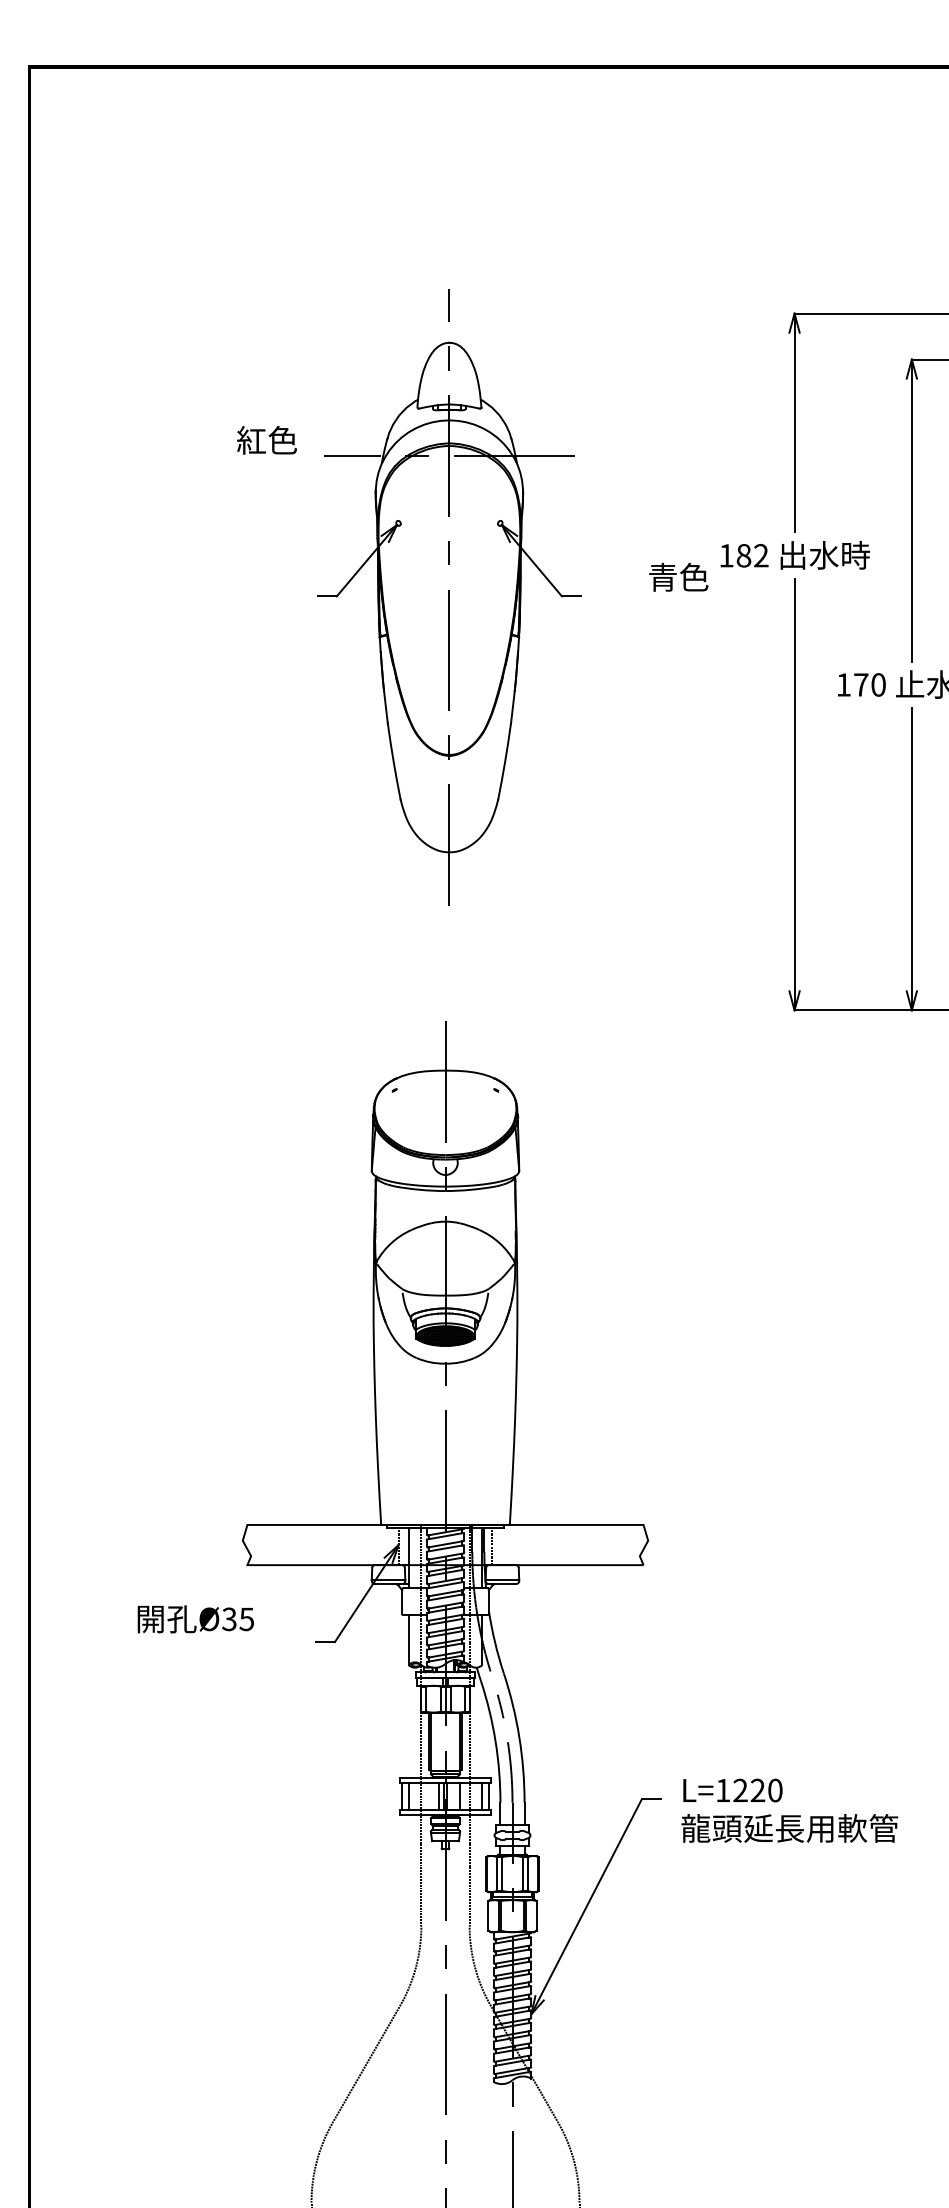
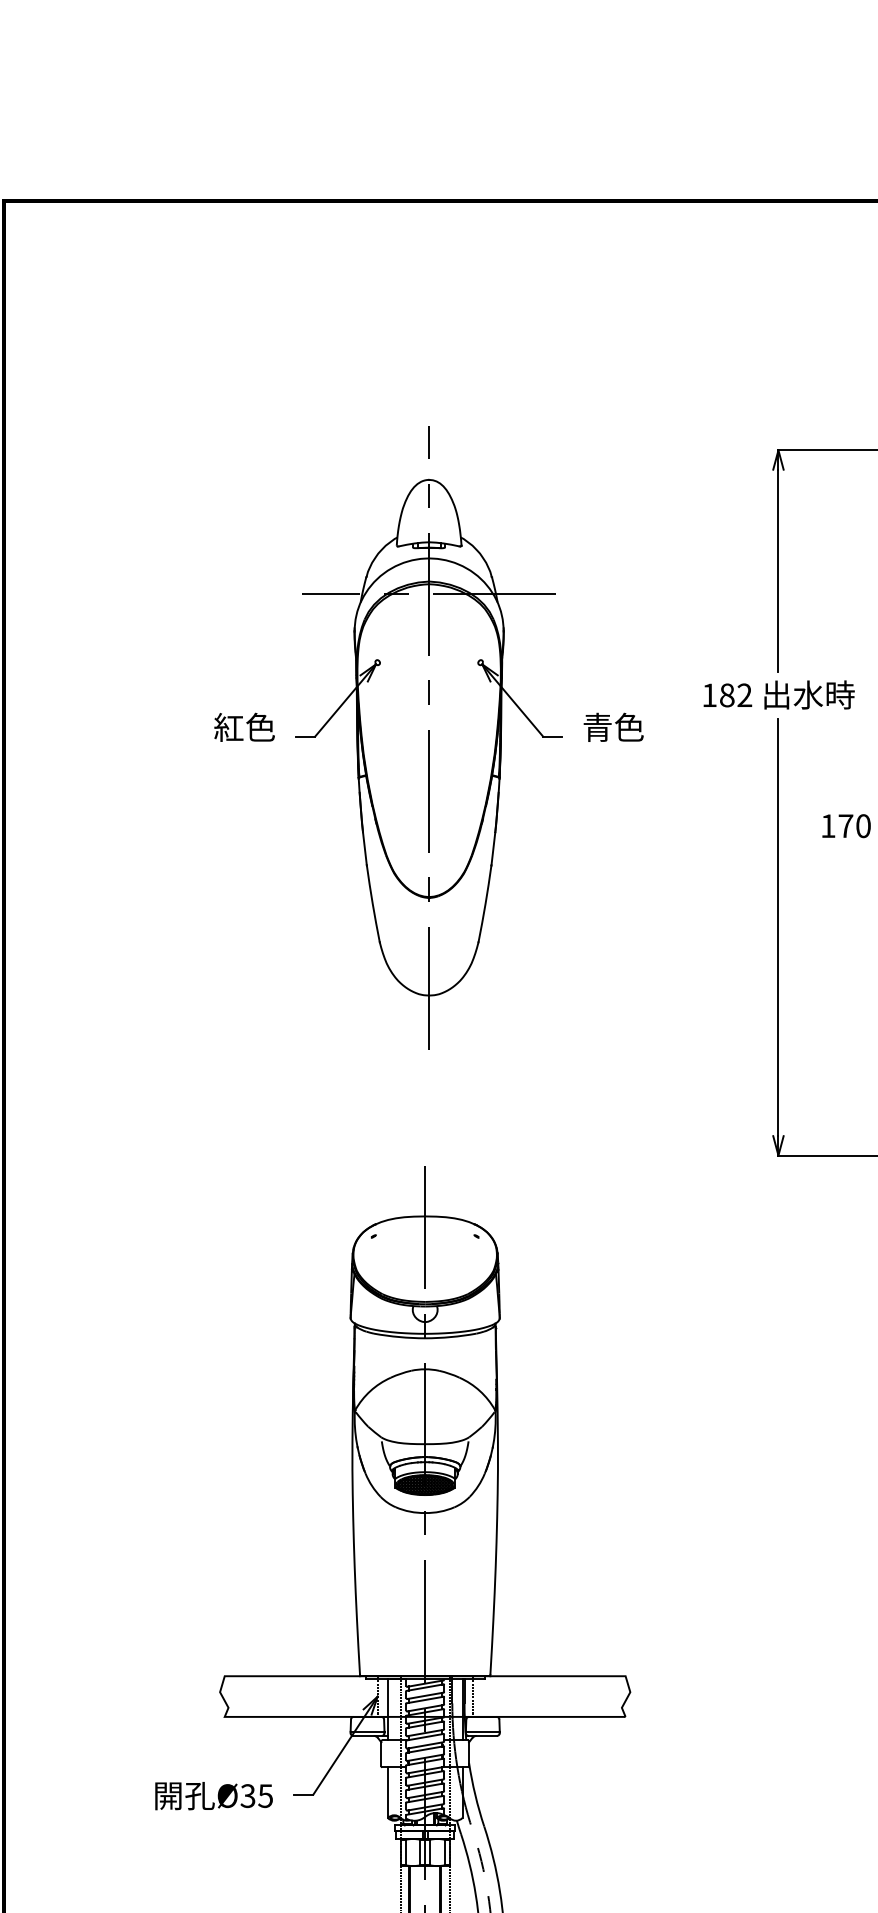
text: (266, 440) -> (244, 727), moved
text: (678, 577) -> (613, 727), moved
text: (195, 1619) -> (213, 1796), moved

